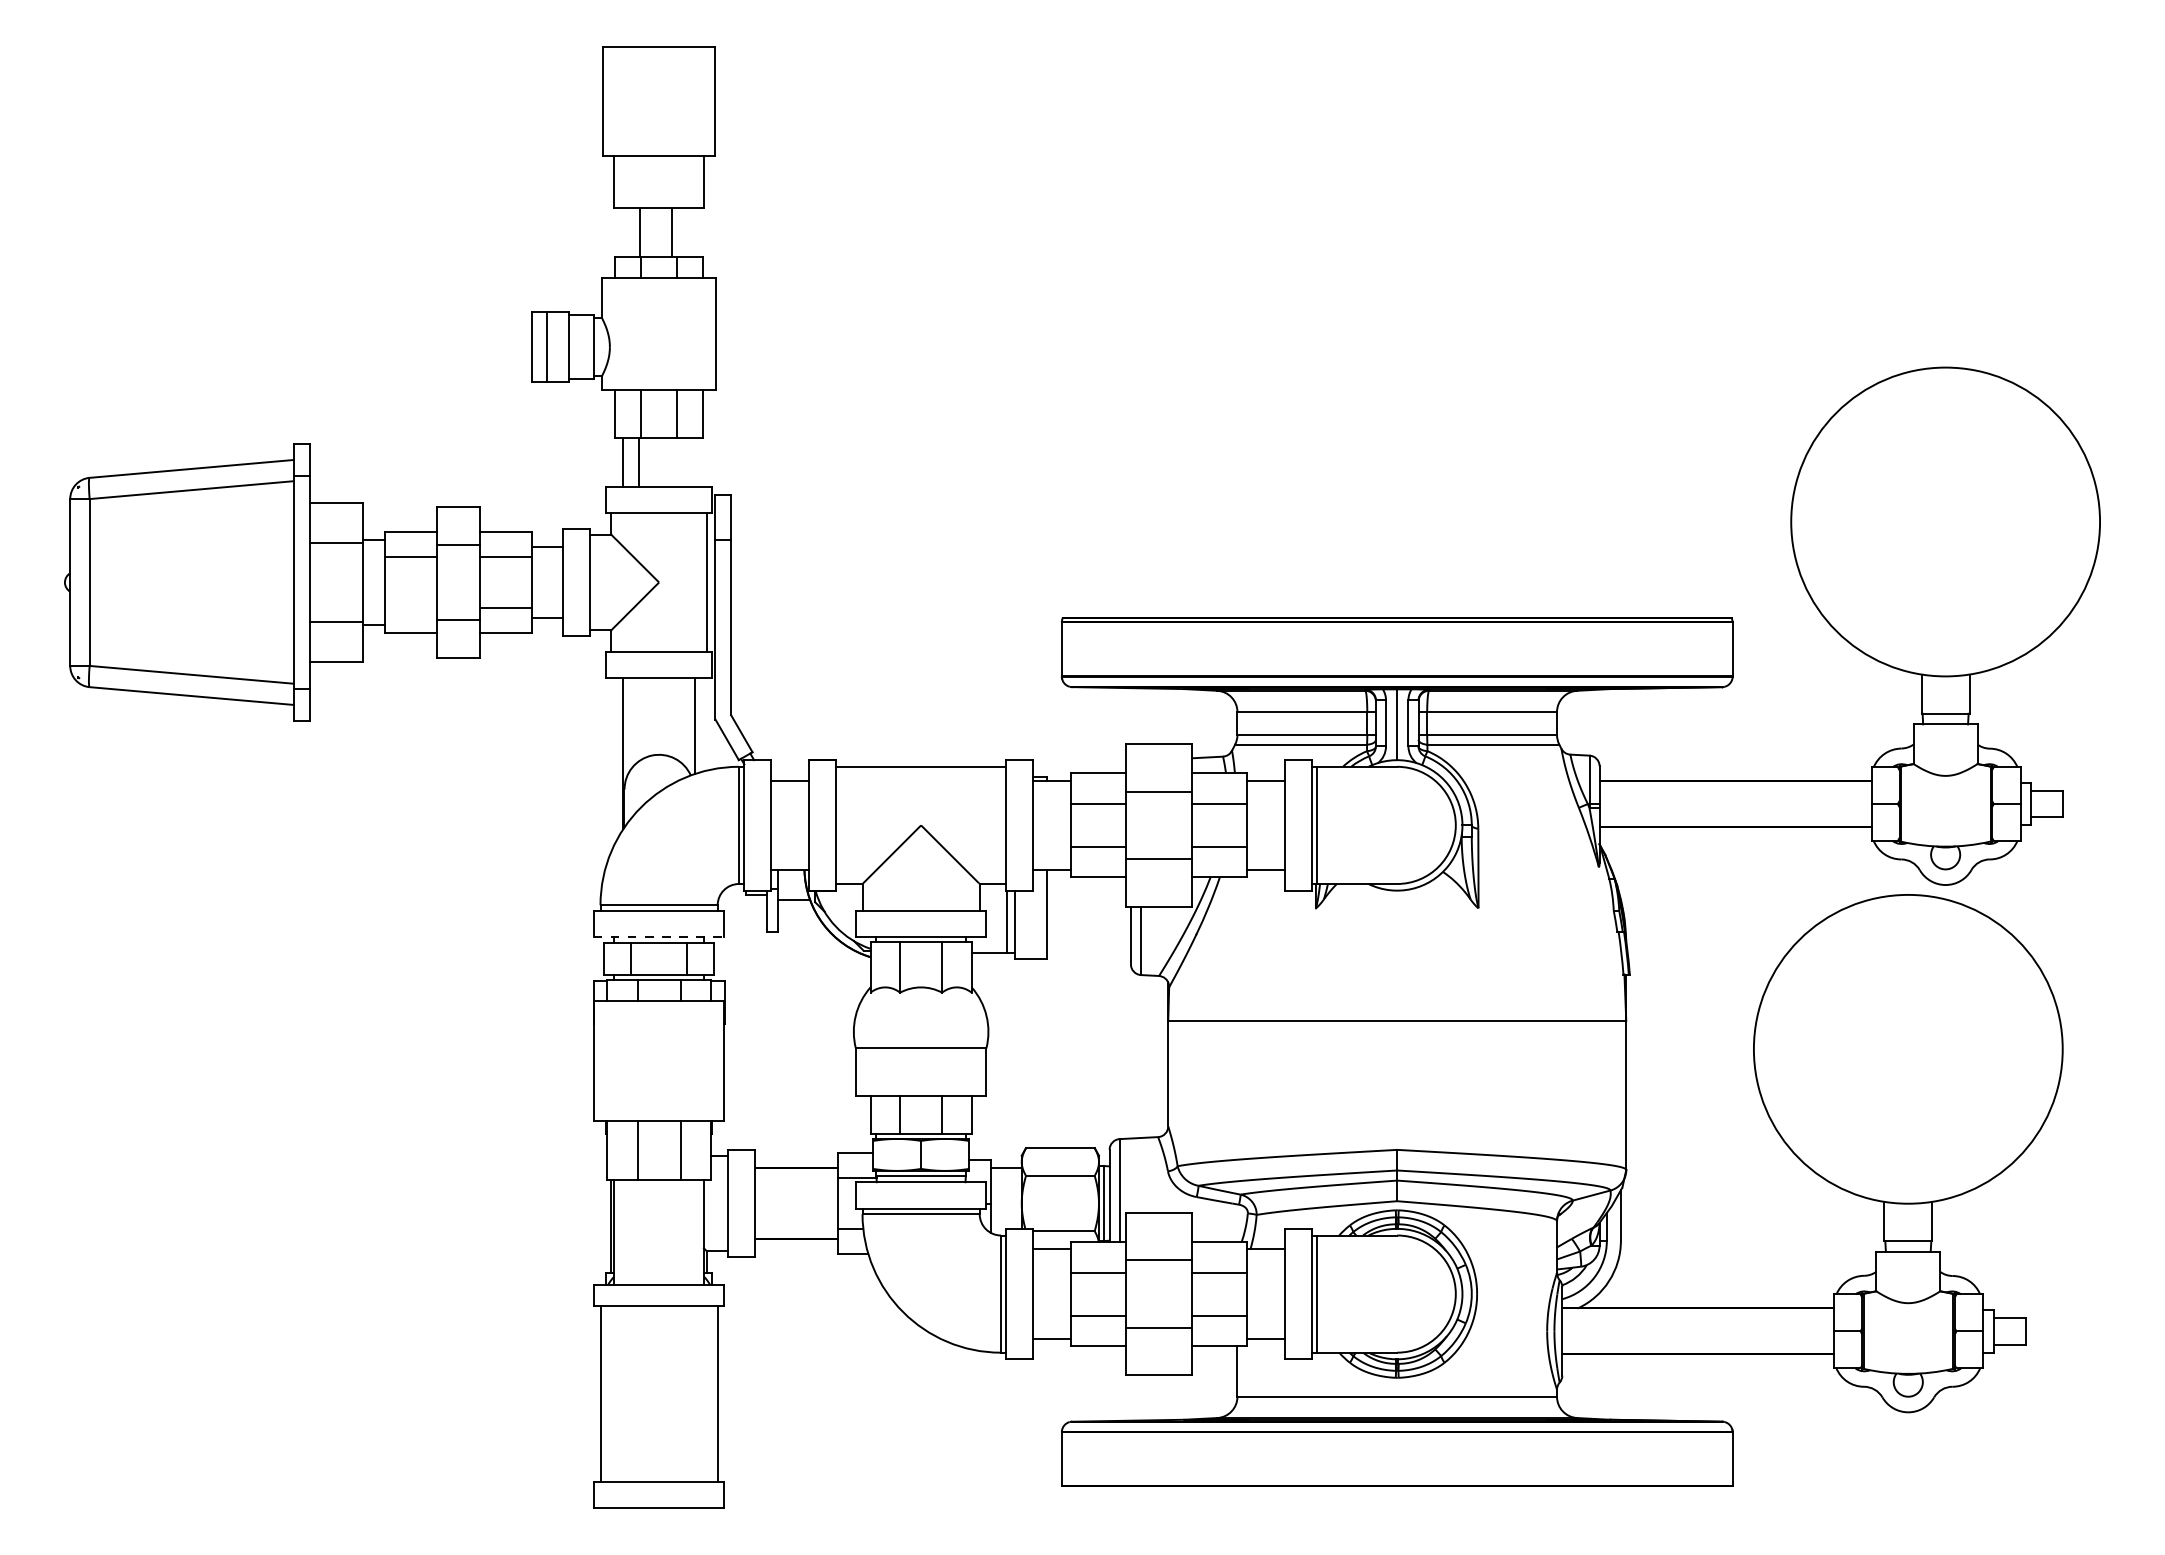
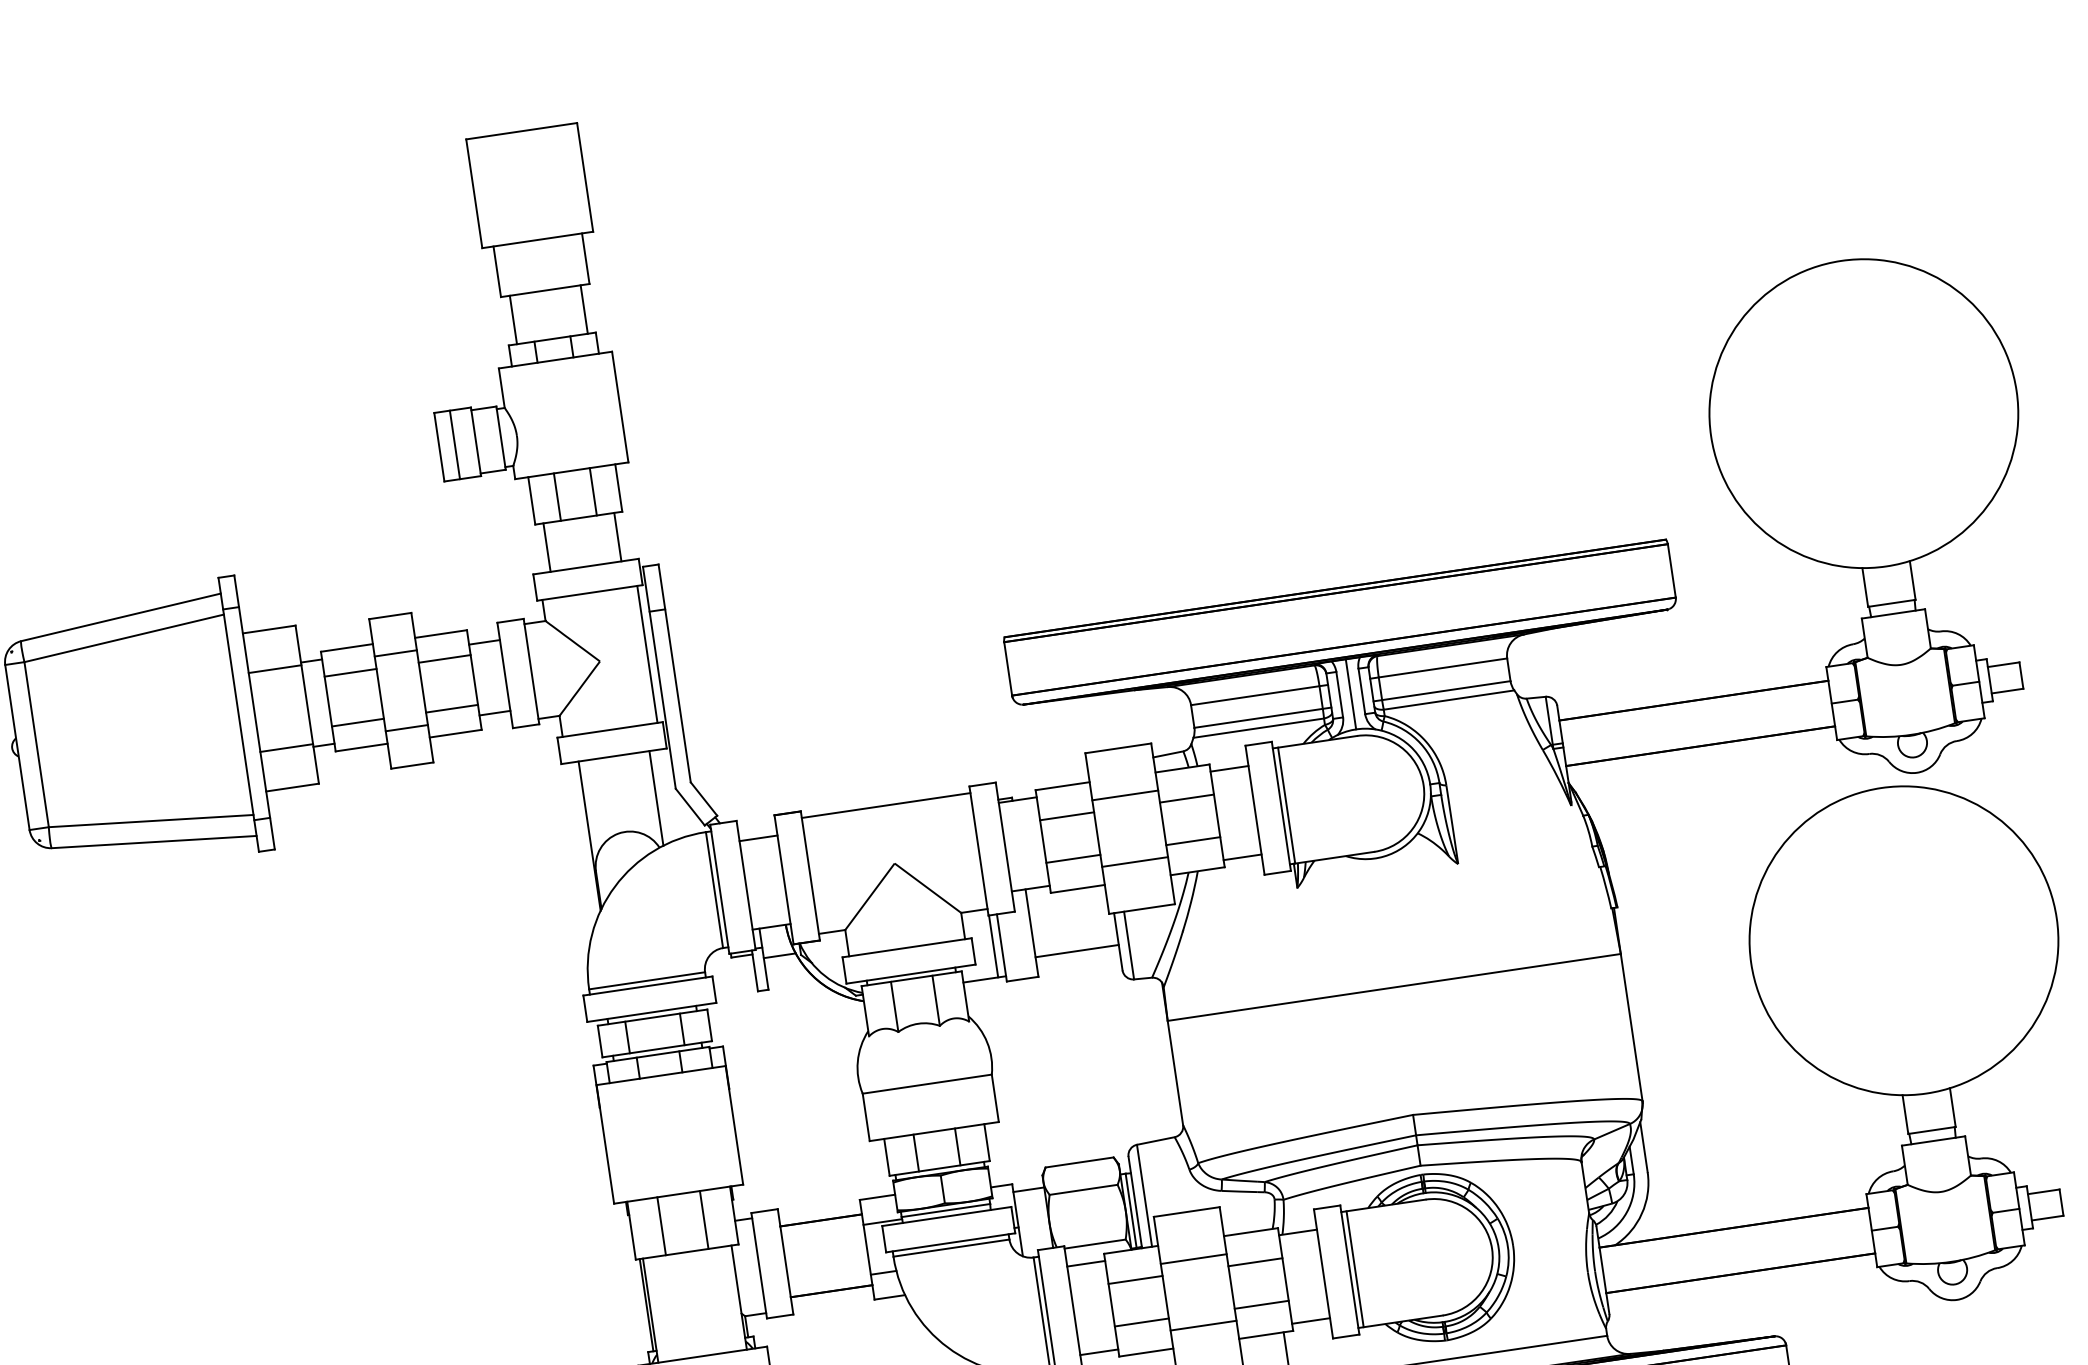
line: (639, 231) -> (583, 309), moved
line: (672, 231) -> (513, 319), moved
line: (638, 461) -> (617, 536), moved
line: (410, 607) -> (357, 722), added
line: (659, 937) -> (652, 1012), dashed -> solid
line: (1088, 938) -> (1076, 950), added

